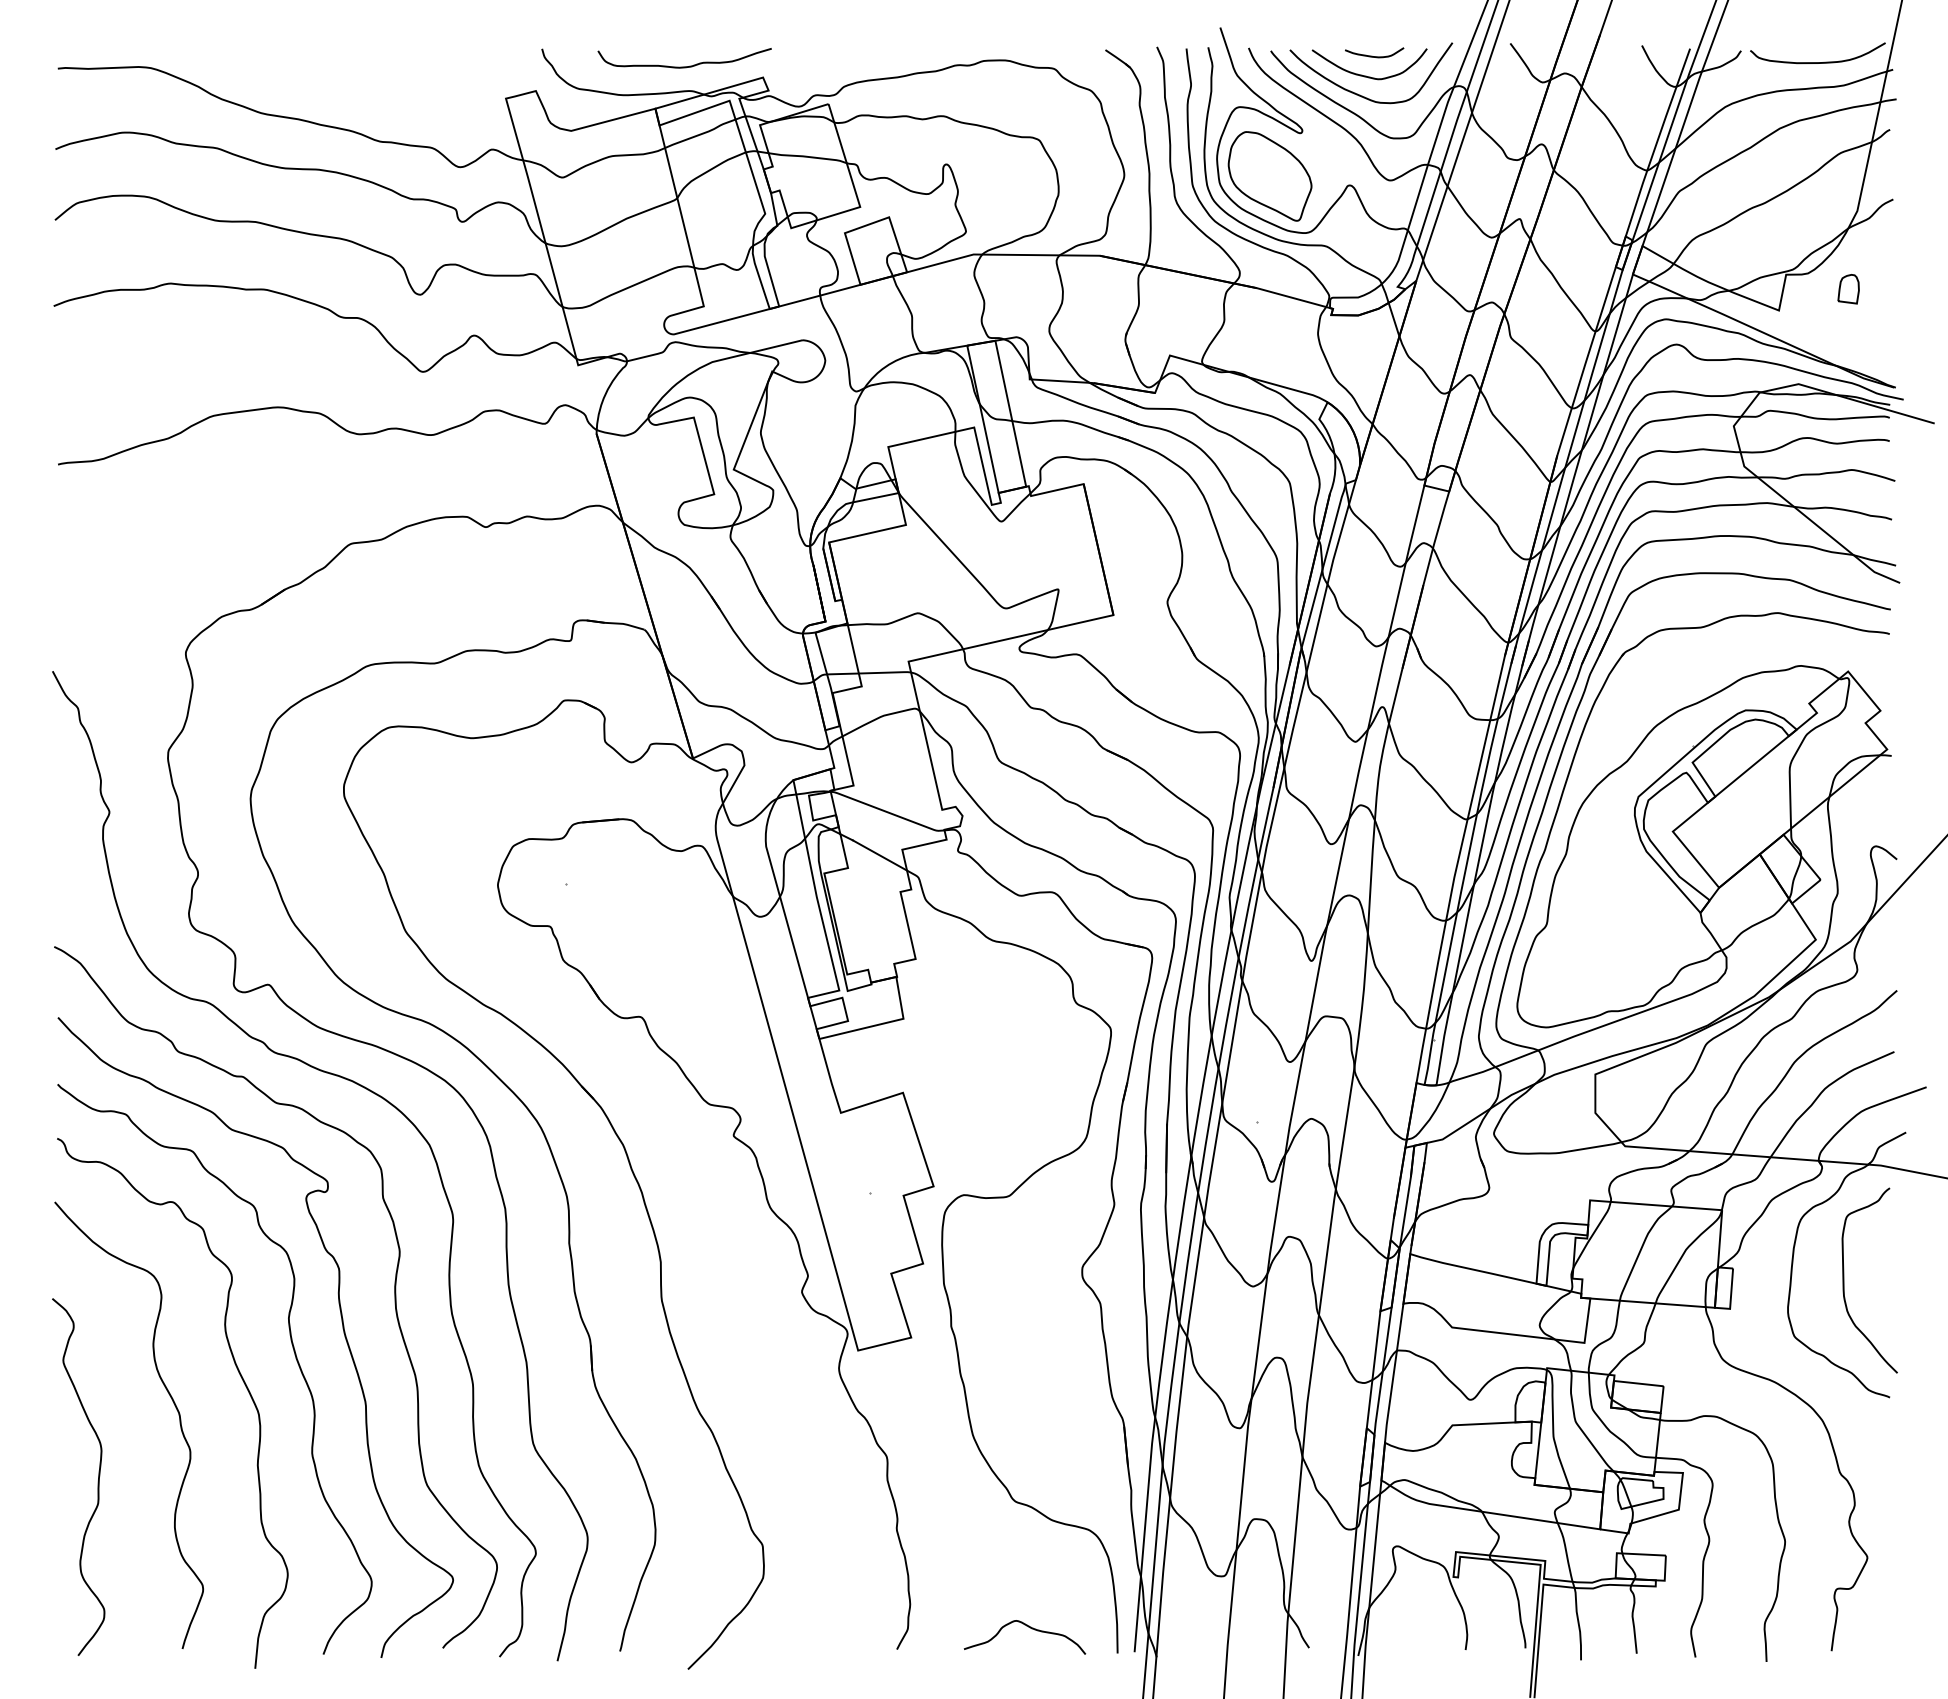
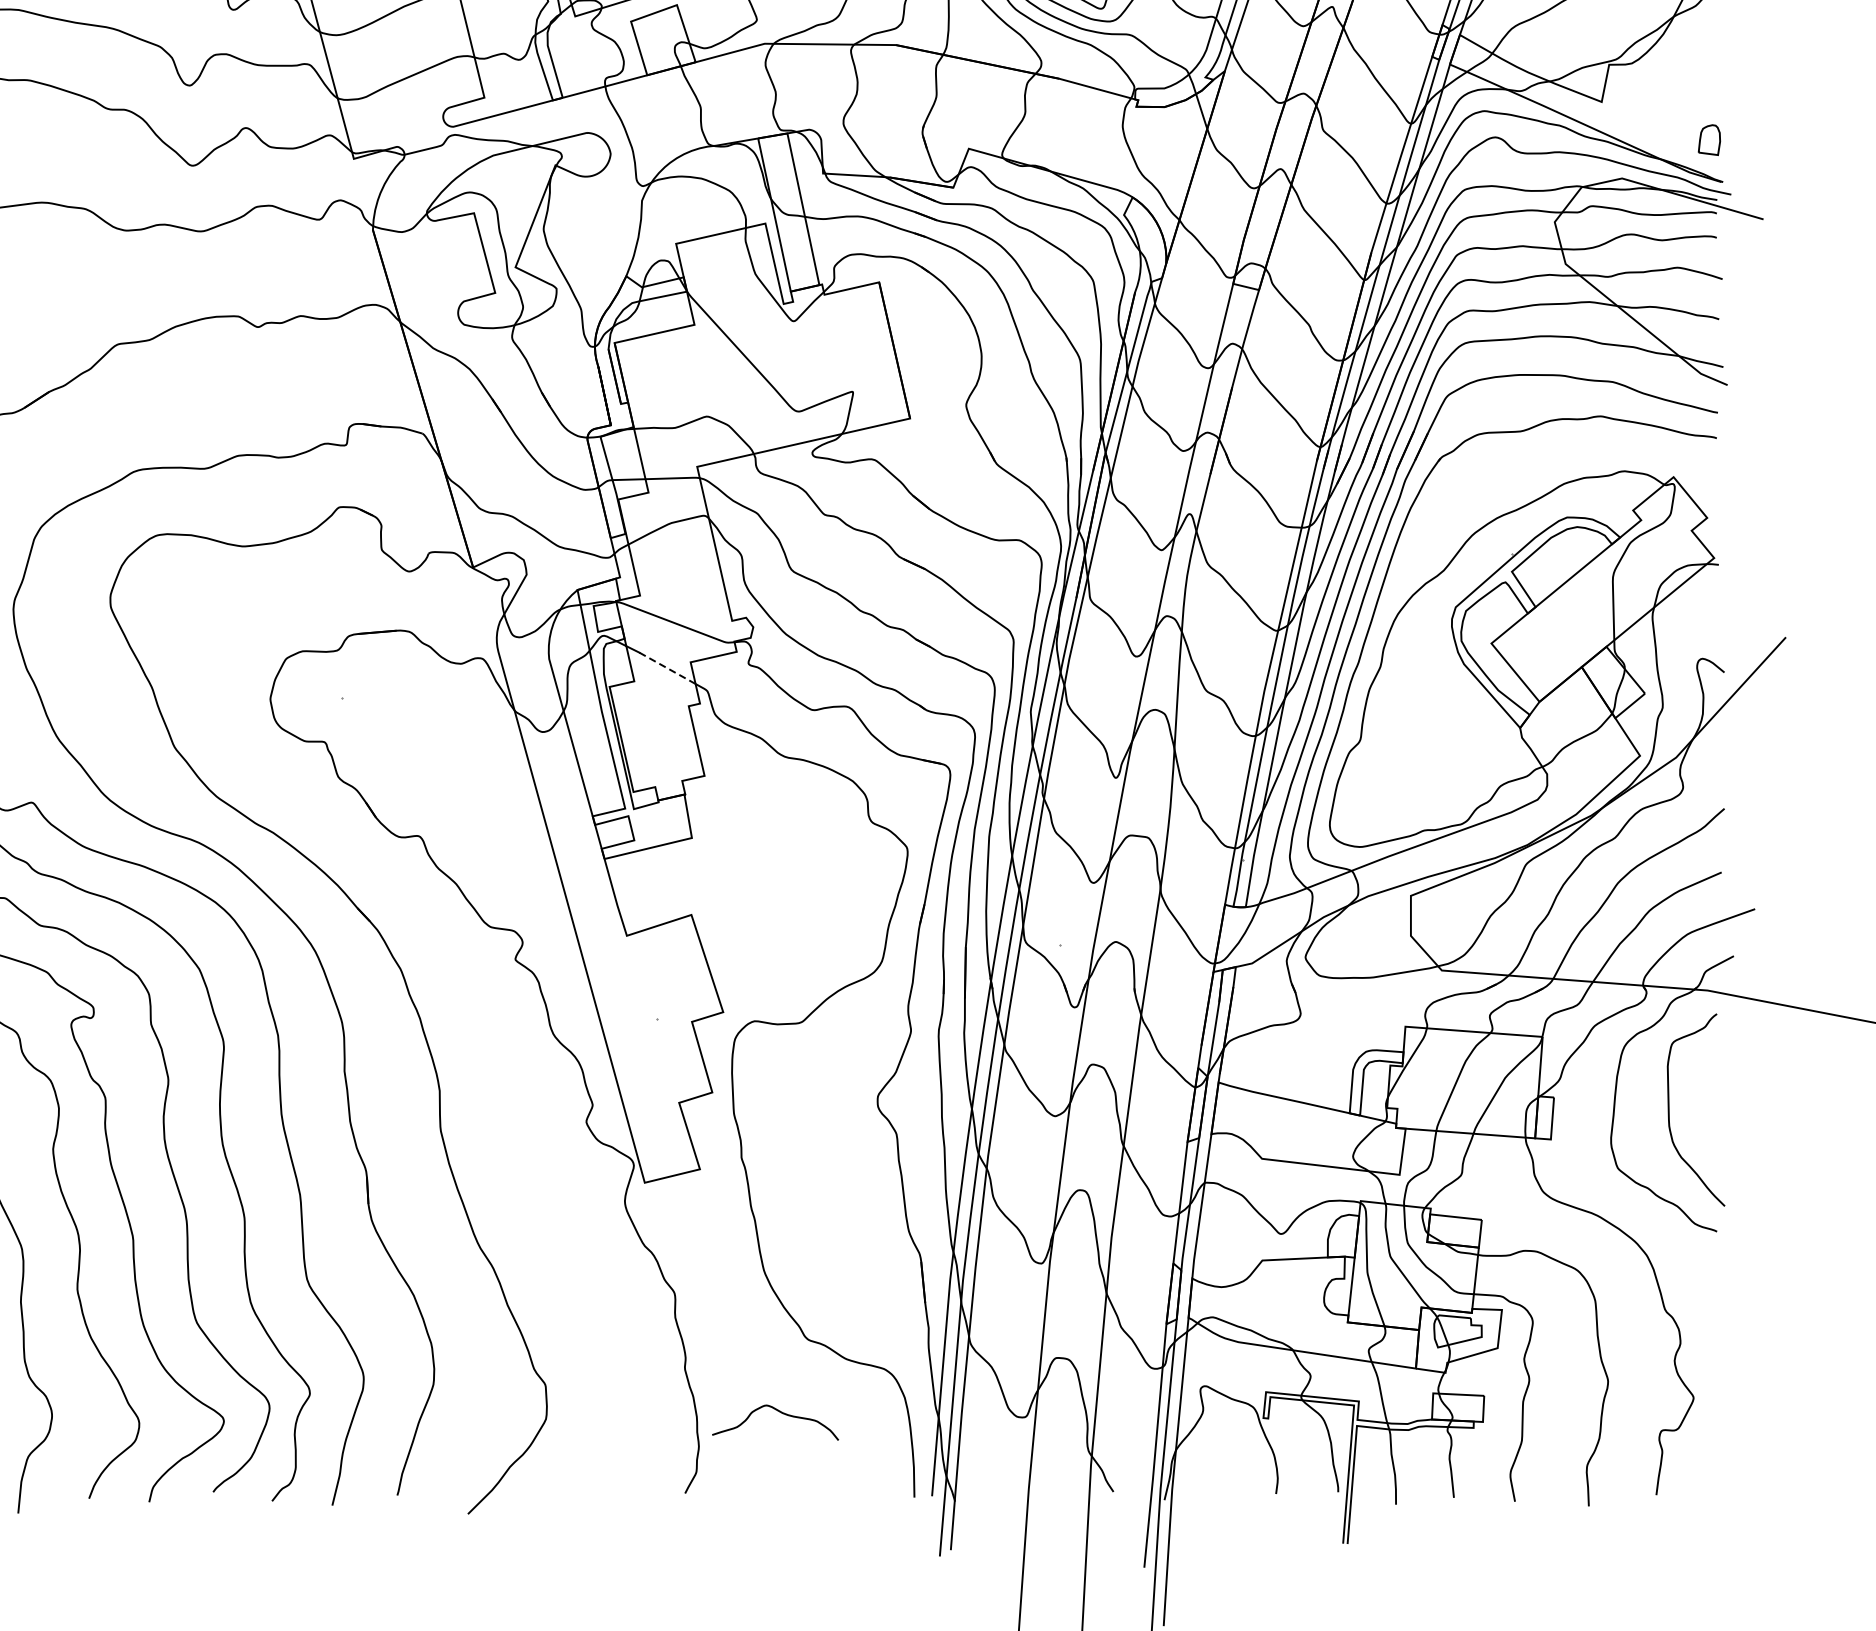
part: (1848, 289) -> (1709, 140), moved
line: (879, 855) -> (666, 668), solid -> dashed
curve: (1028, 1627) -> (779, 1412), moved

